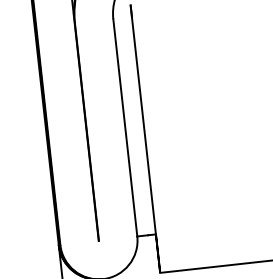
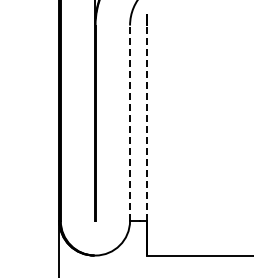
line: (143, 126) -> (146, 123), solid -> dashed
line: (125, 128) -> (130, 123), solid -> dashed

